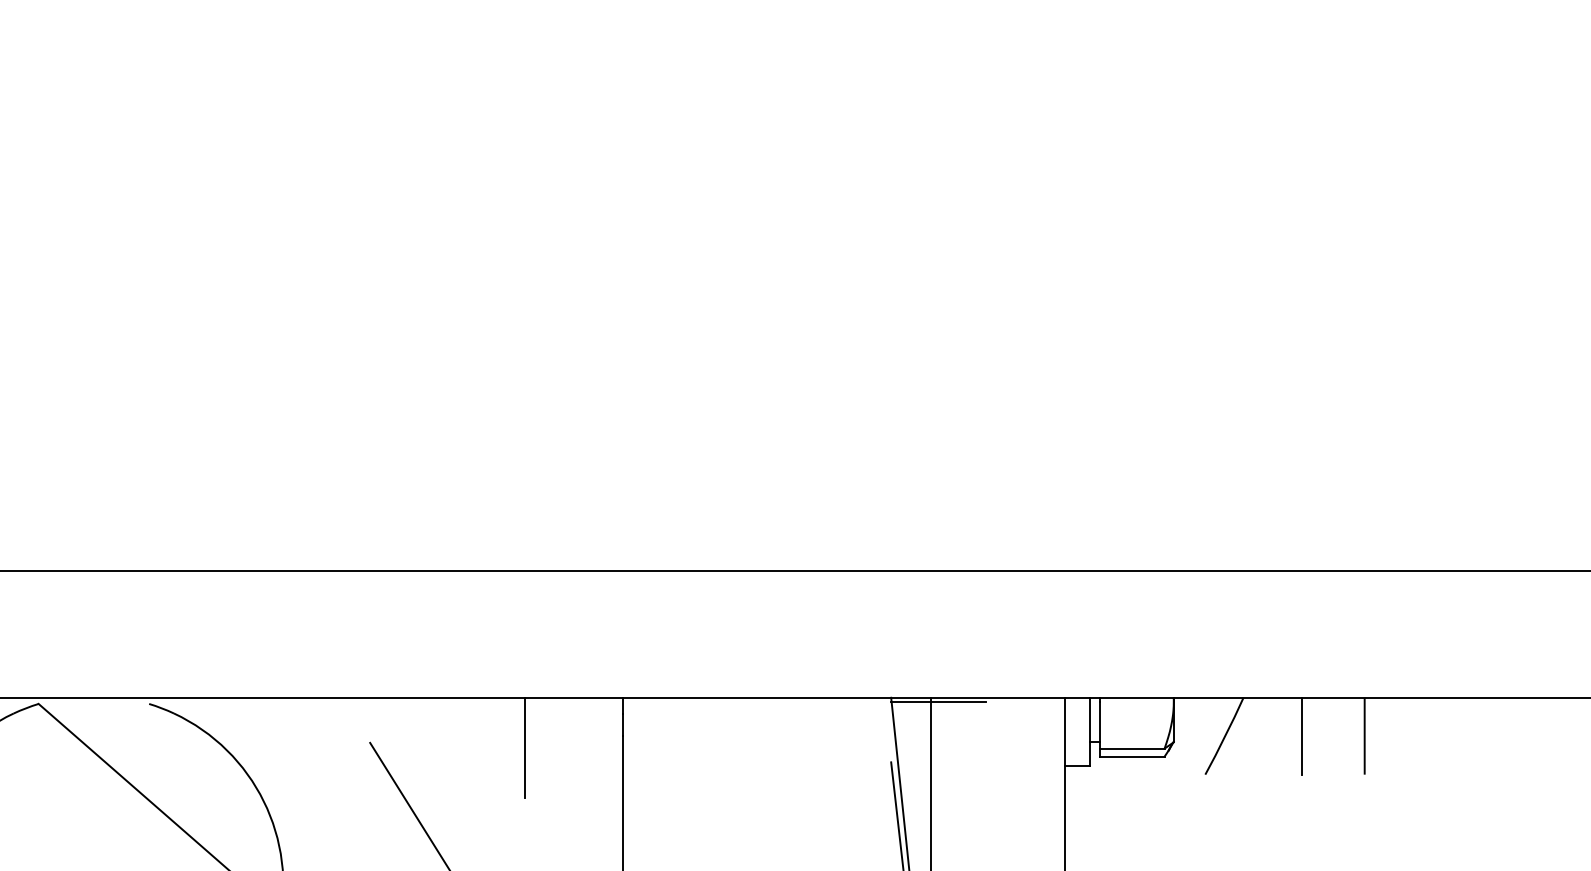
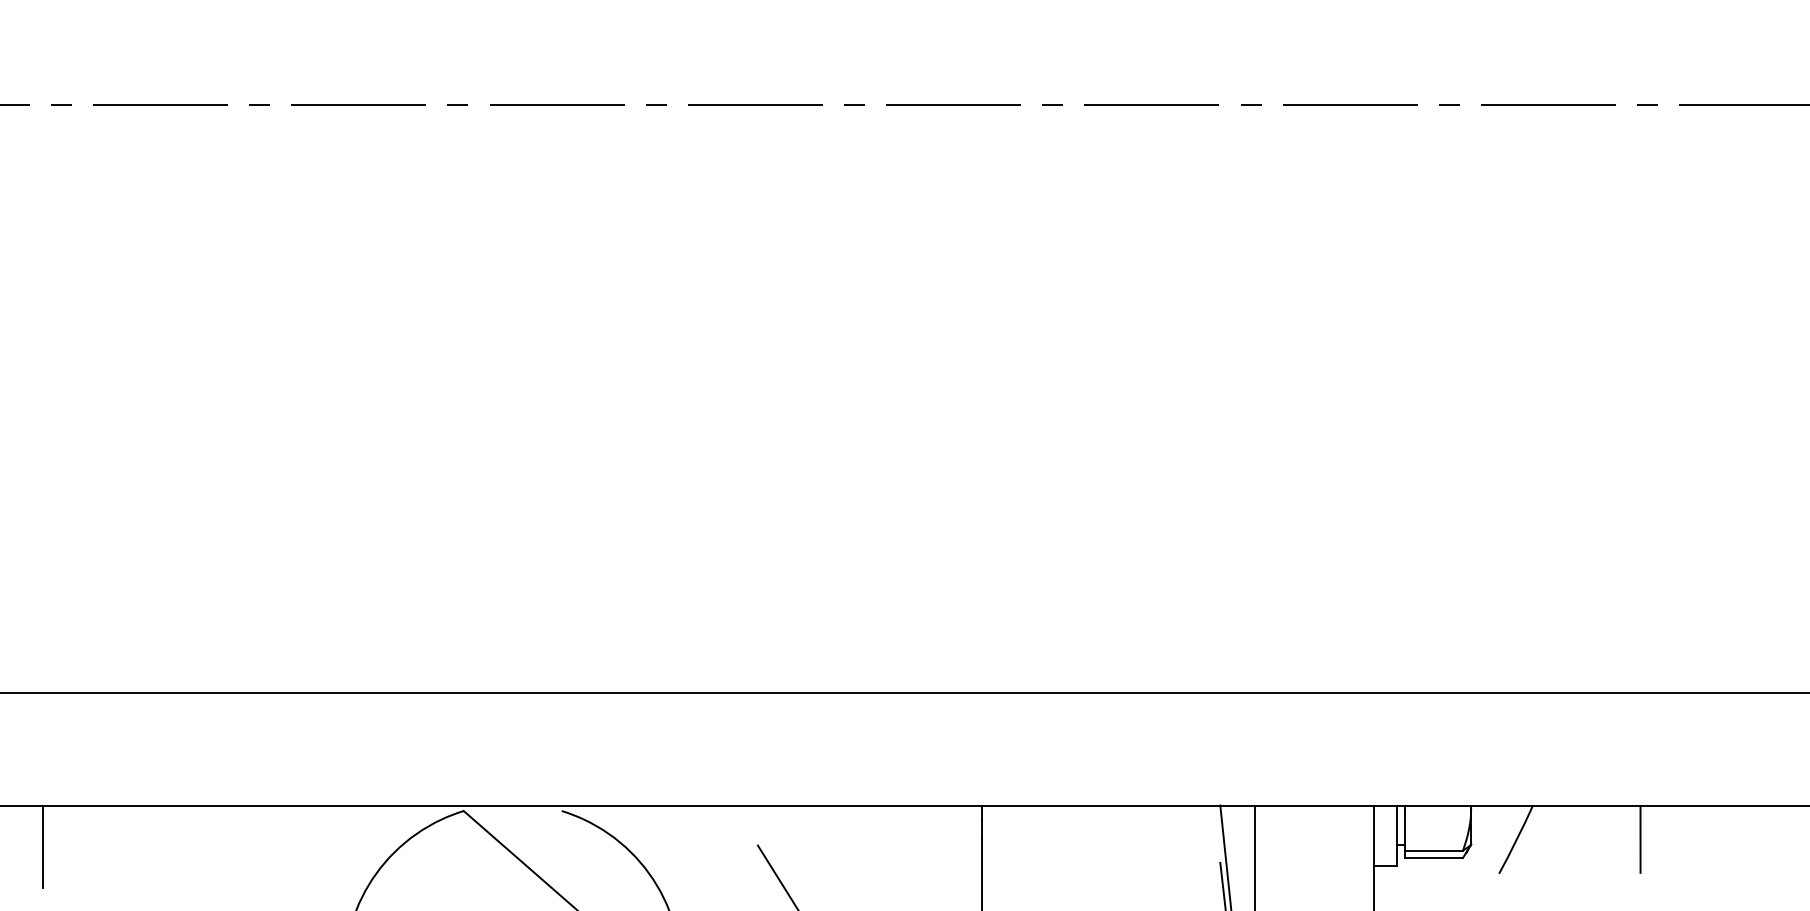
line: (938, 702) -> (1262, 809), removed
line: (1301, 736) -> (1584, 839), removed
line: (525, 747) -> (895, 849), removed

